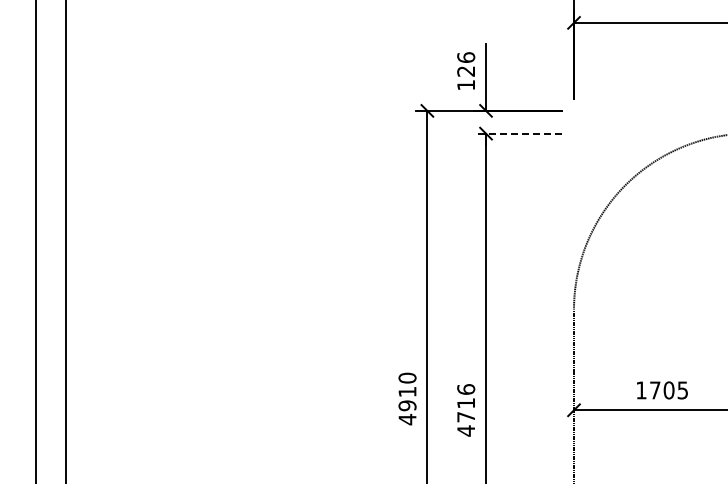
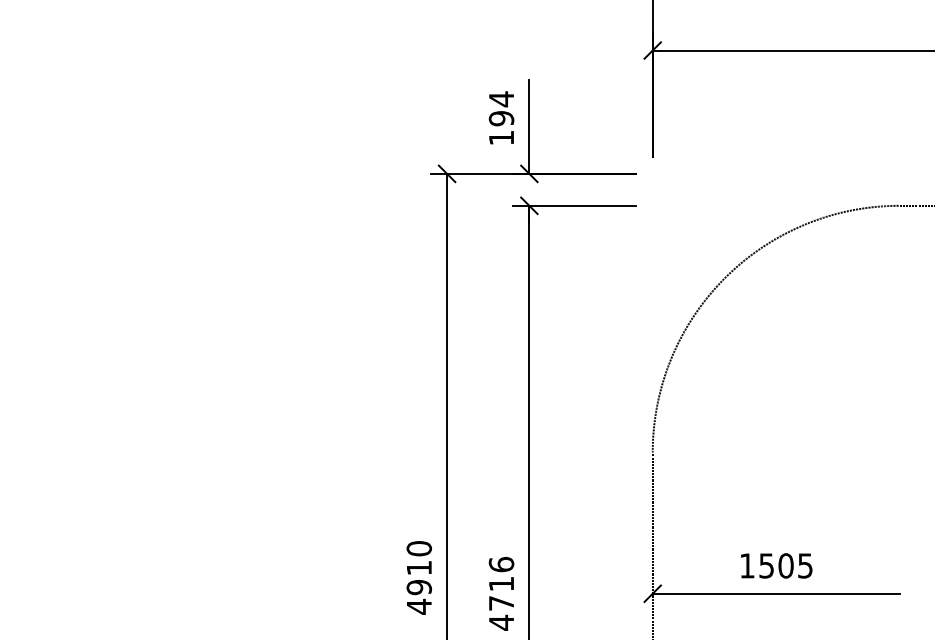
text: (466, 64) -> (501, 108), 126 -> 194
line: (518, 133) -> (574, 205), dashed -> solid
text: (655, 390) -> (767, 566), 1705 -> 1505

